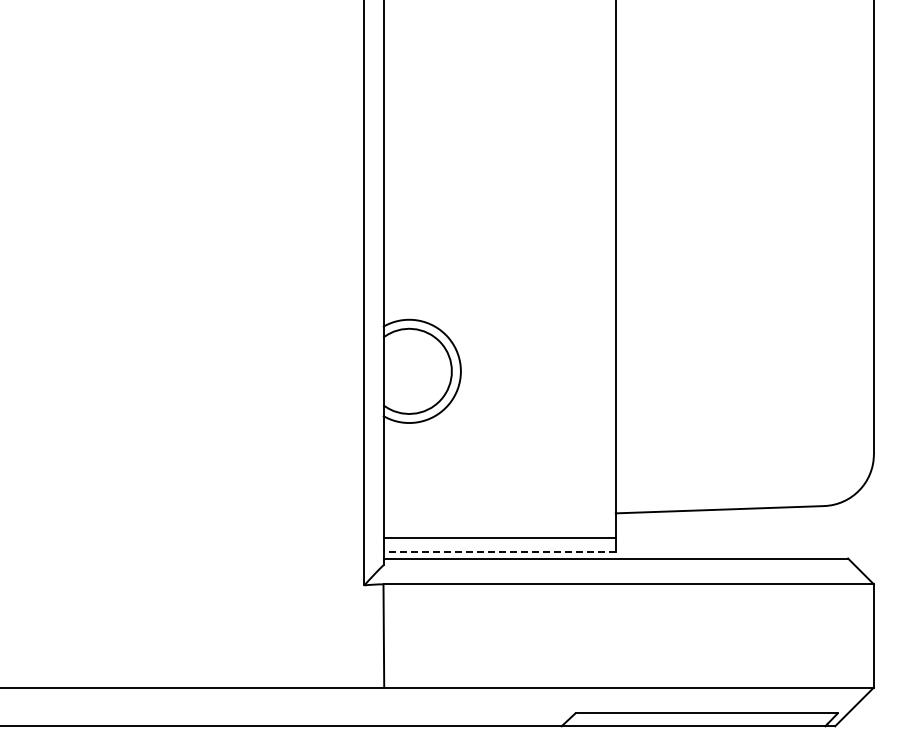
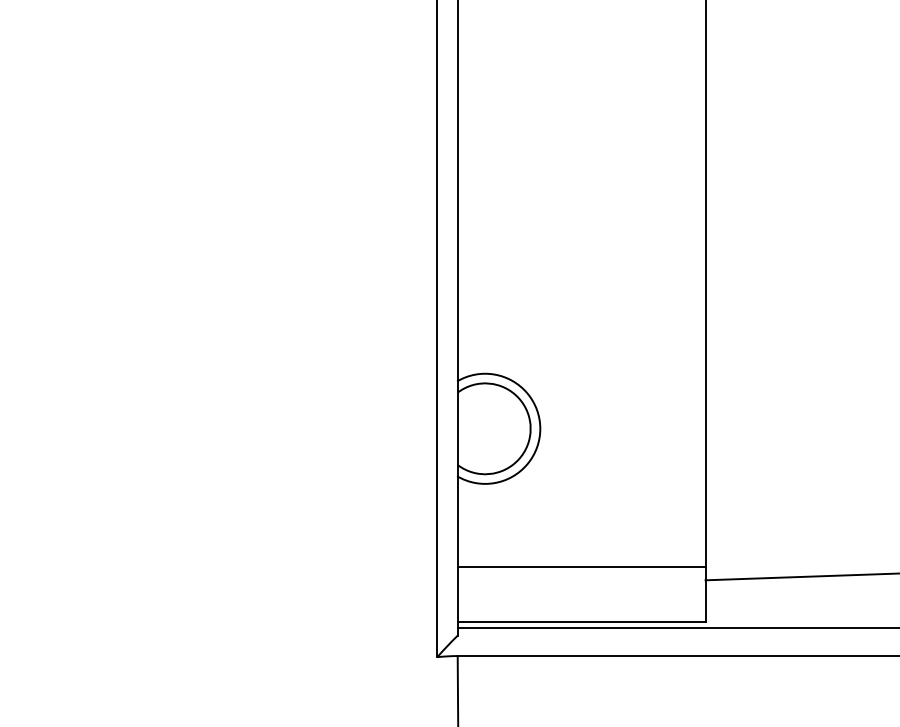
line: (499, 538) -> (581, 566), moved
line: (499, 552) -> (581, 622), dashed -> solid

